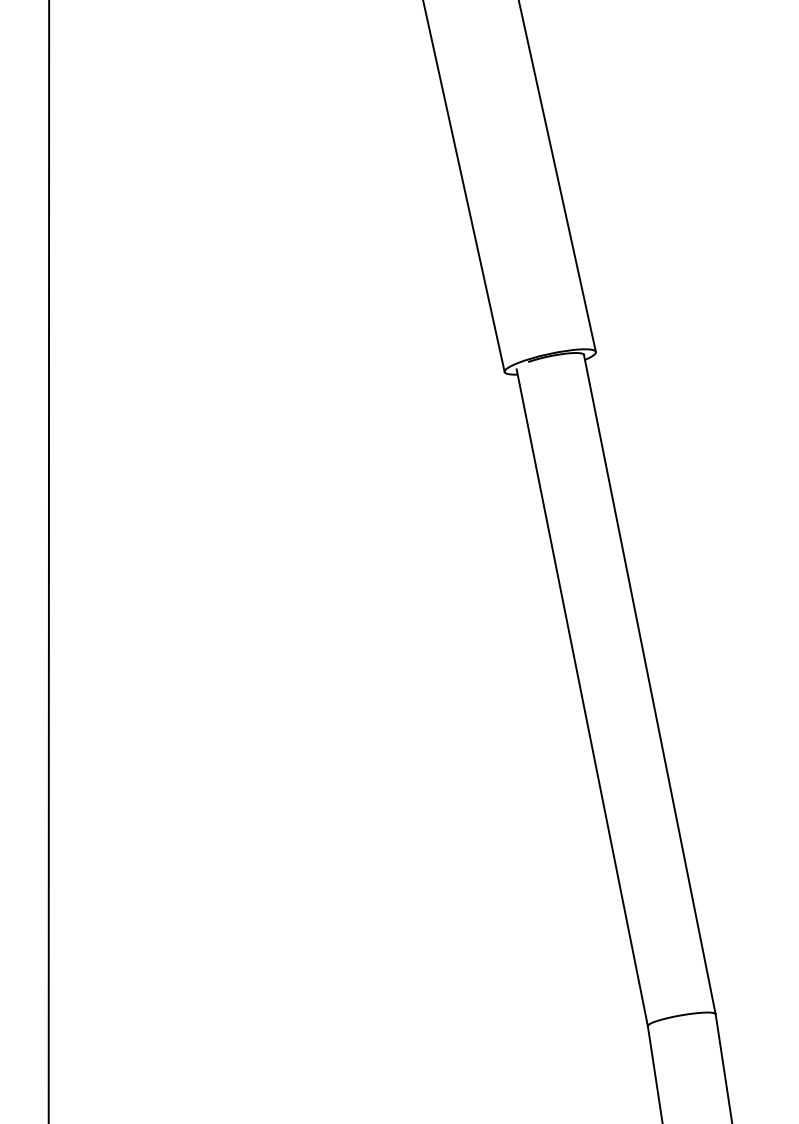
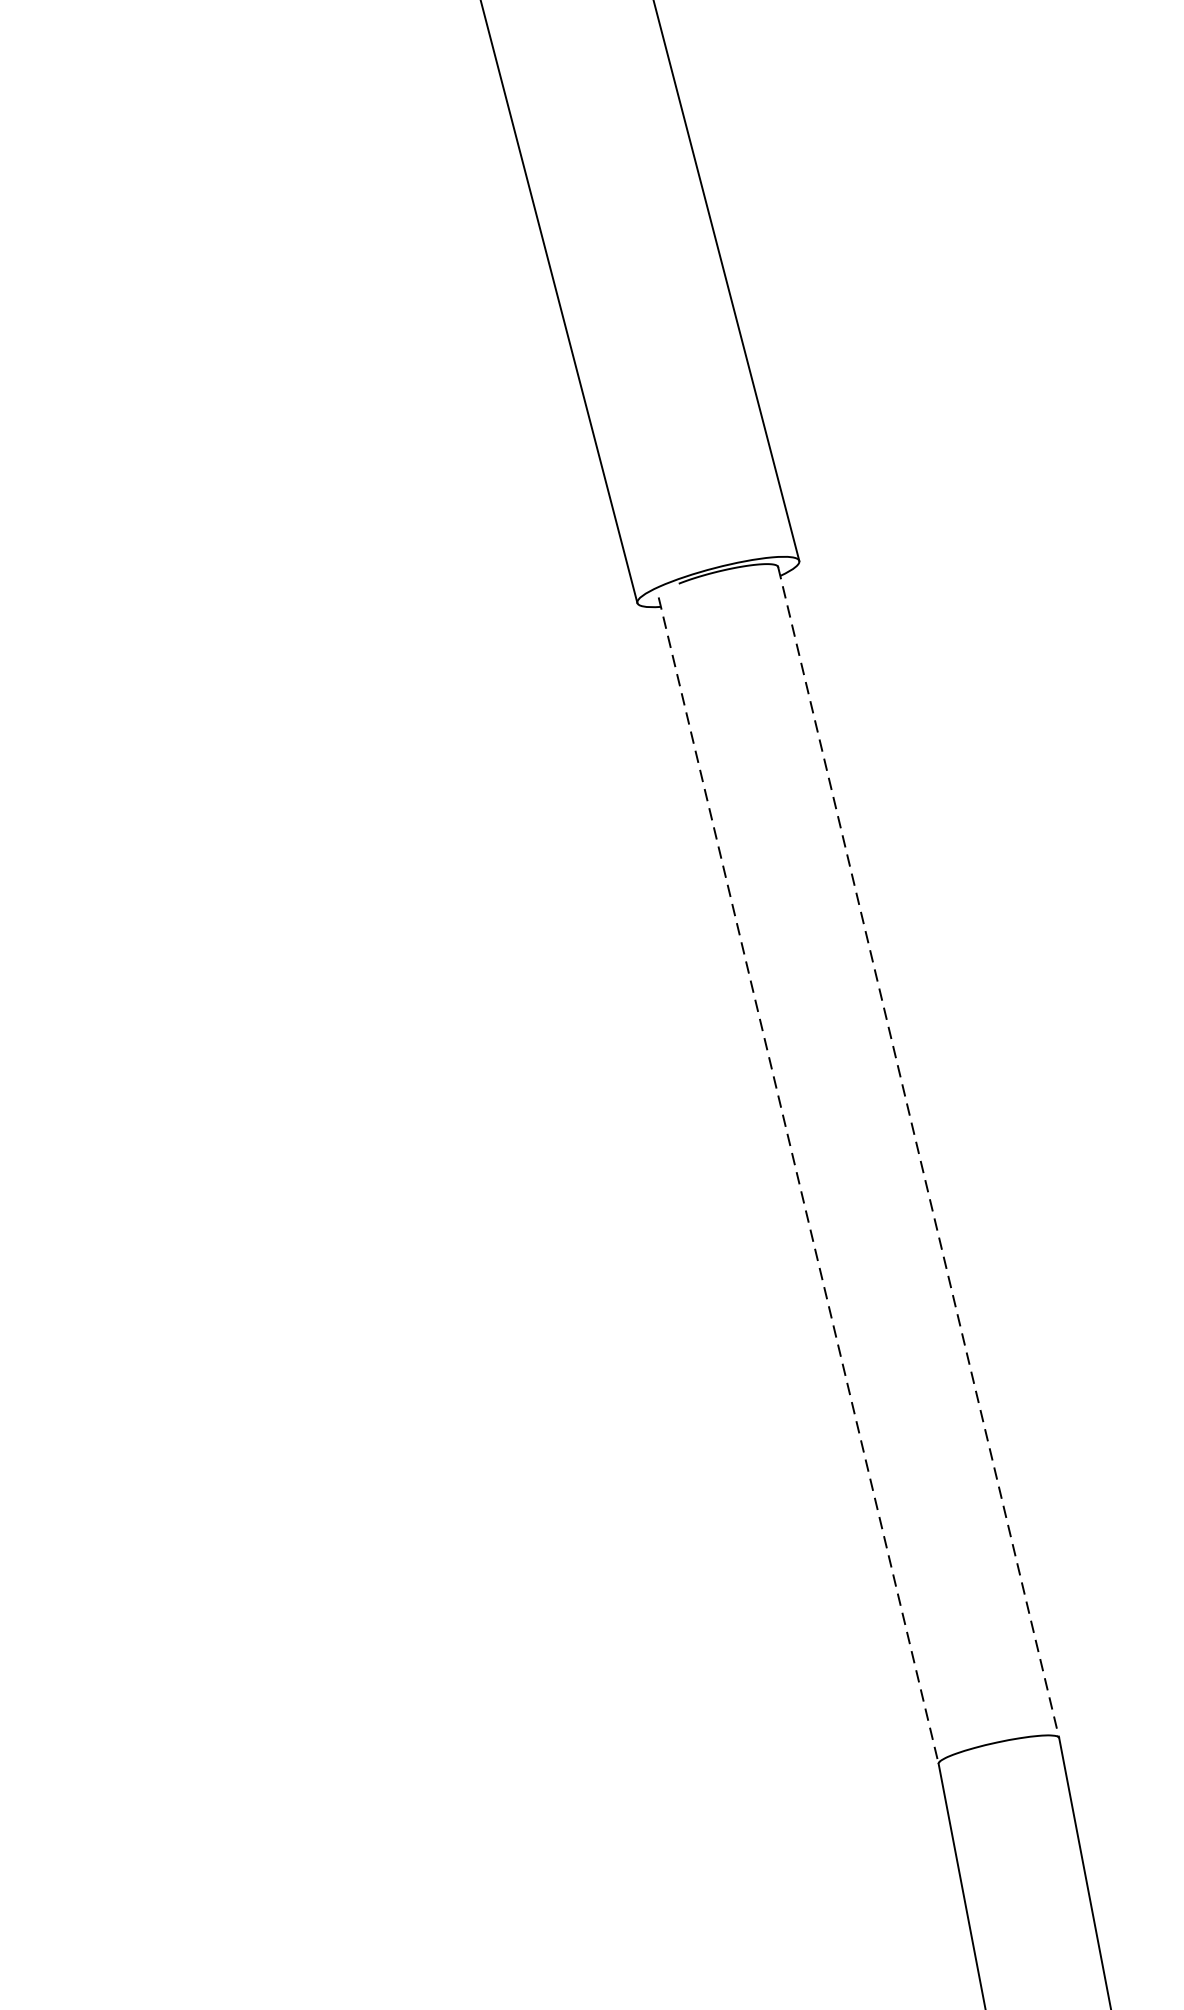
line: (649, 685) -> (918, 1154), solid -> dashed
line: (582, 697) -> (799, 1180), solid -> dashed

